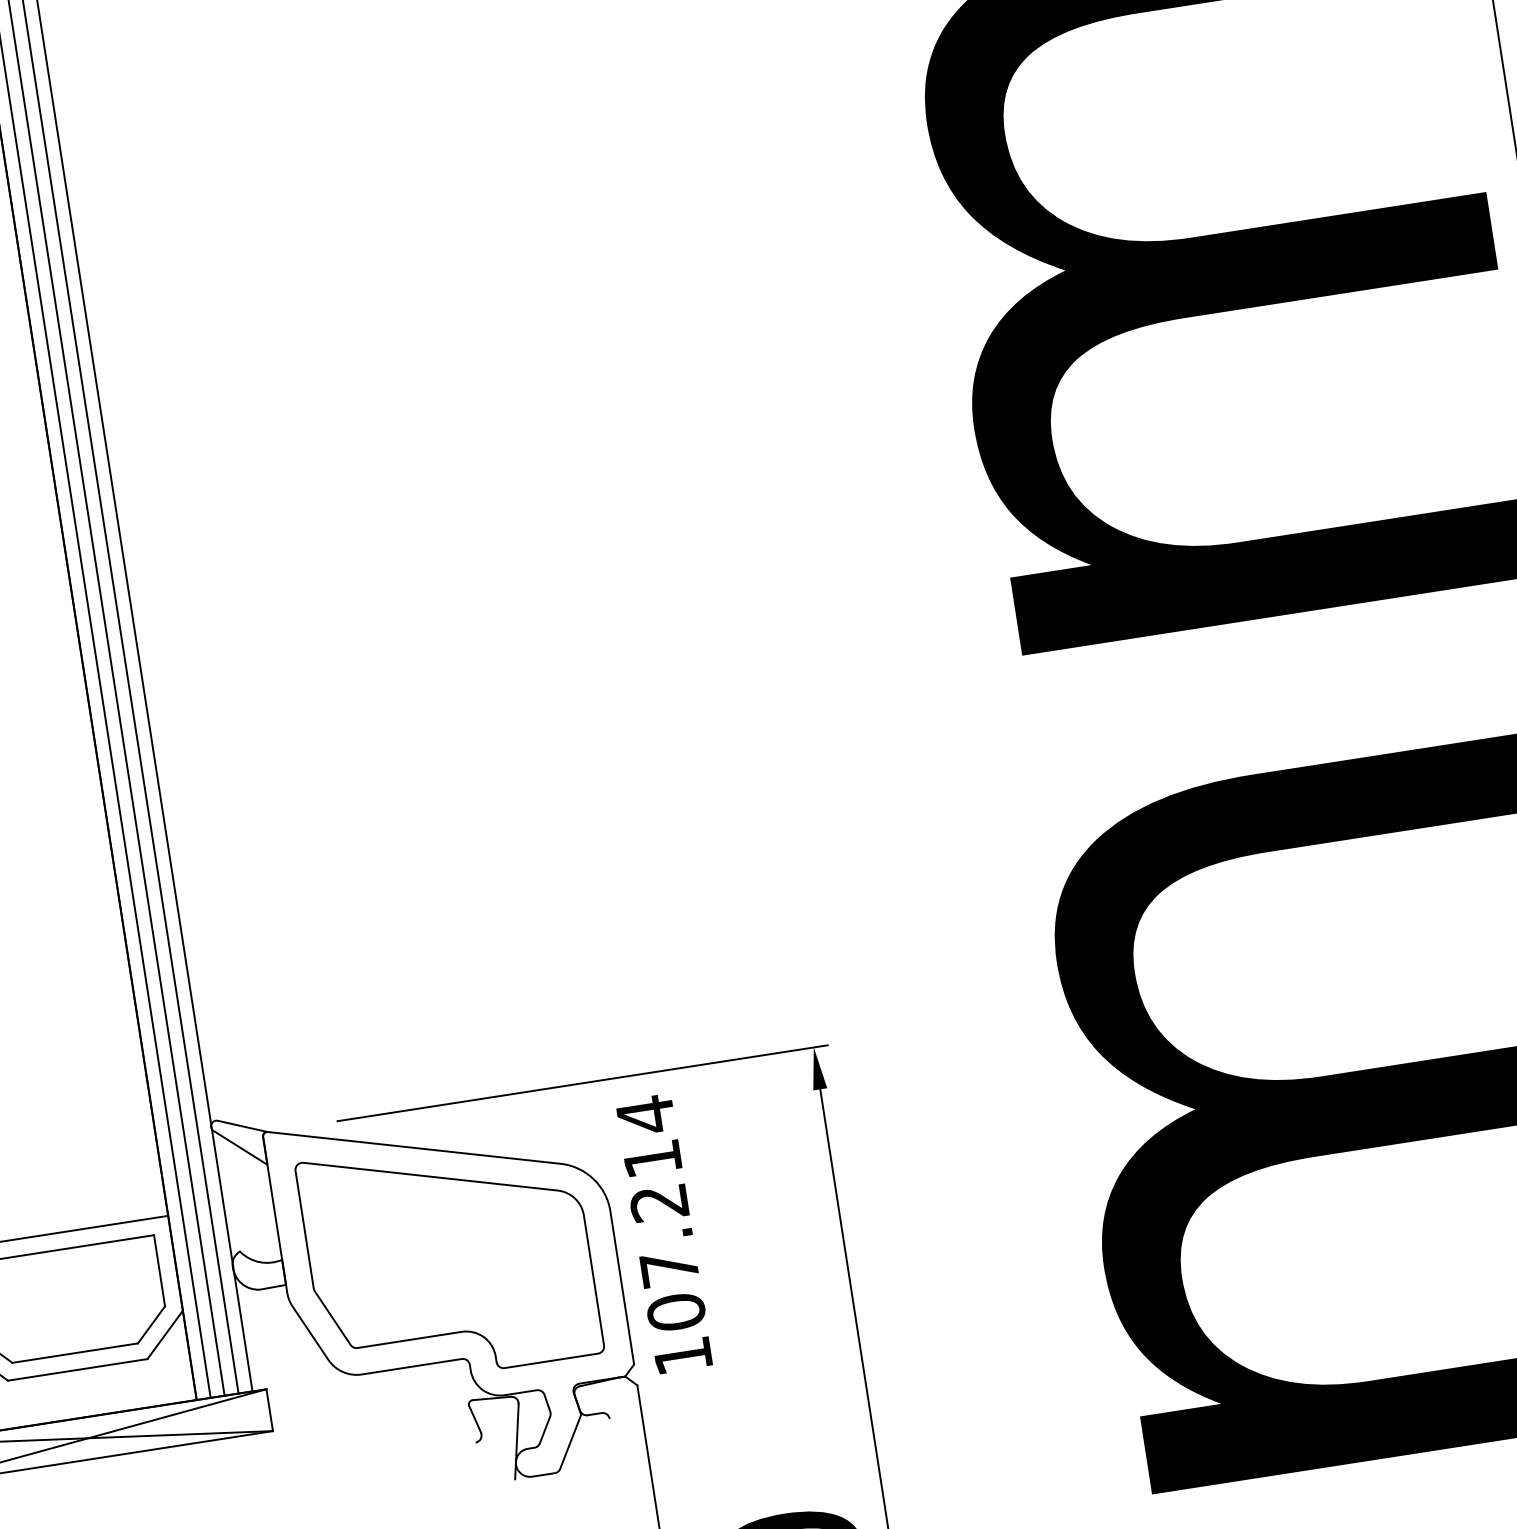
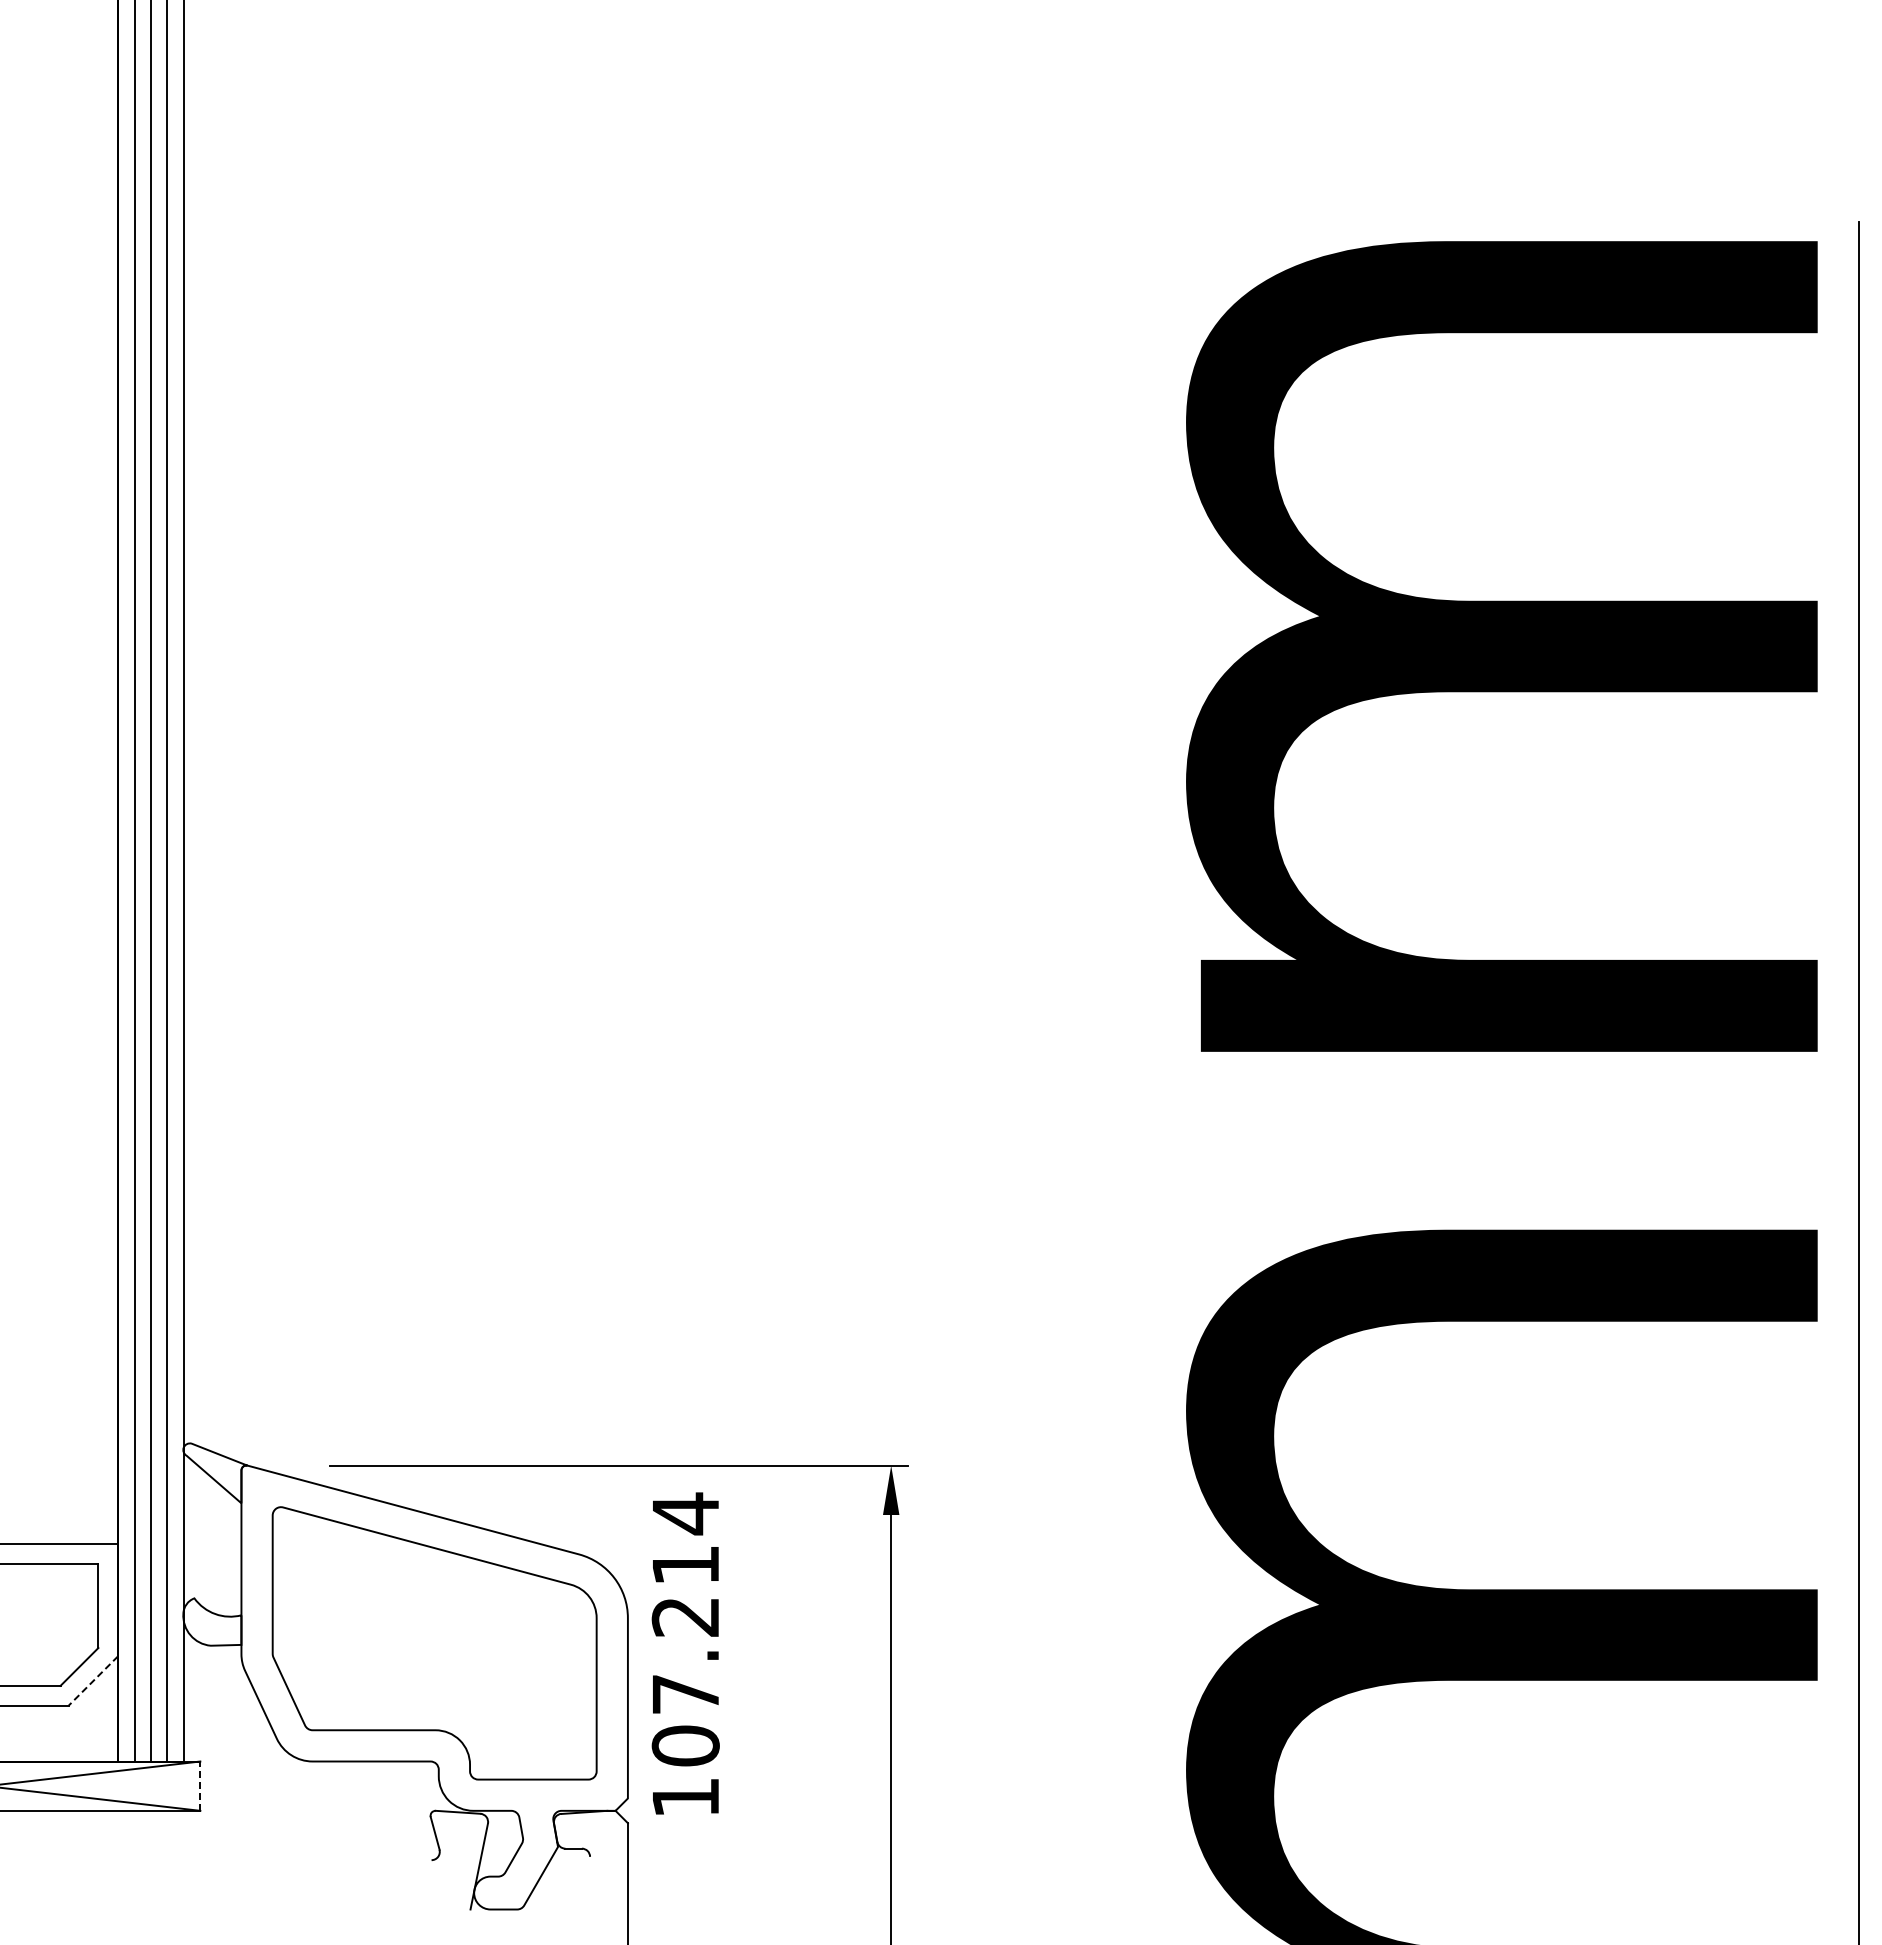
line: (165, 1334) -> (93, 1680), solid -> dashed
line: (269, 1410) -> (200, 1786), solid -> dashed

